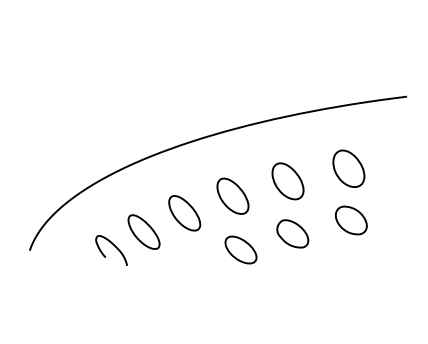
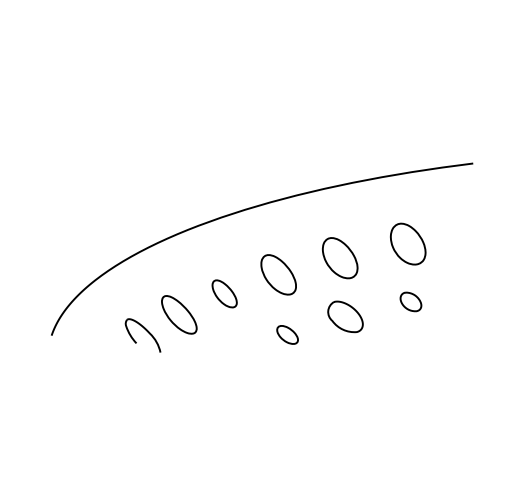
part: (184, 212) -> (224, 293), size x0.7
part: (350, 220) -> (410, 301), size x0.6
part: (240, 249) -> (287, 334), size x0.6

